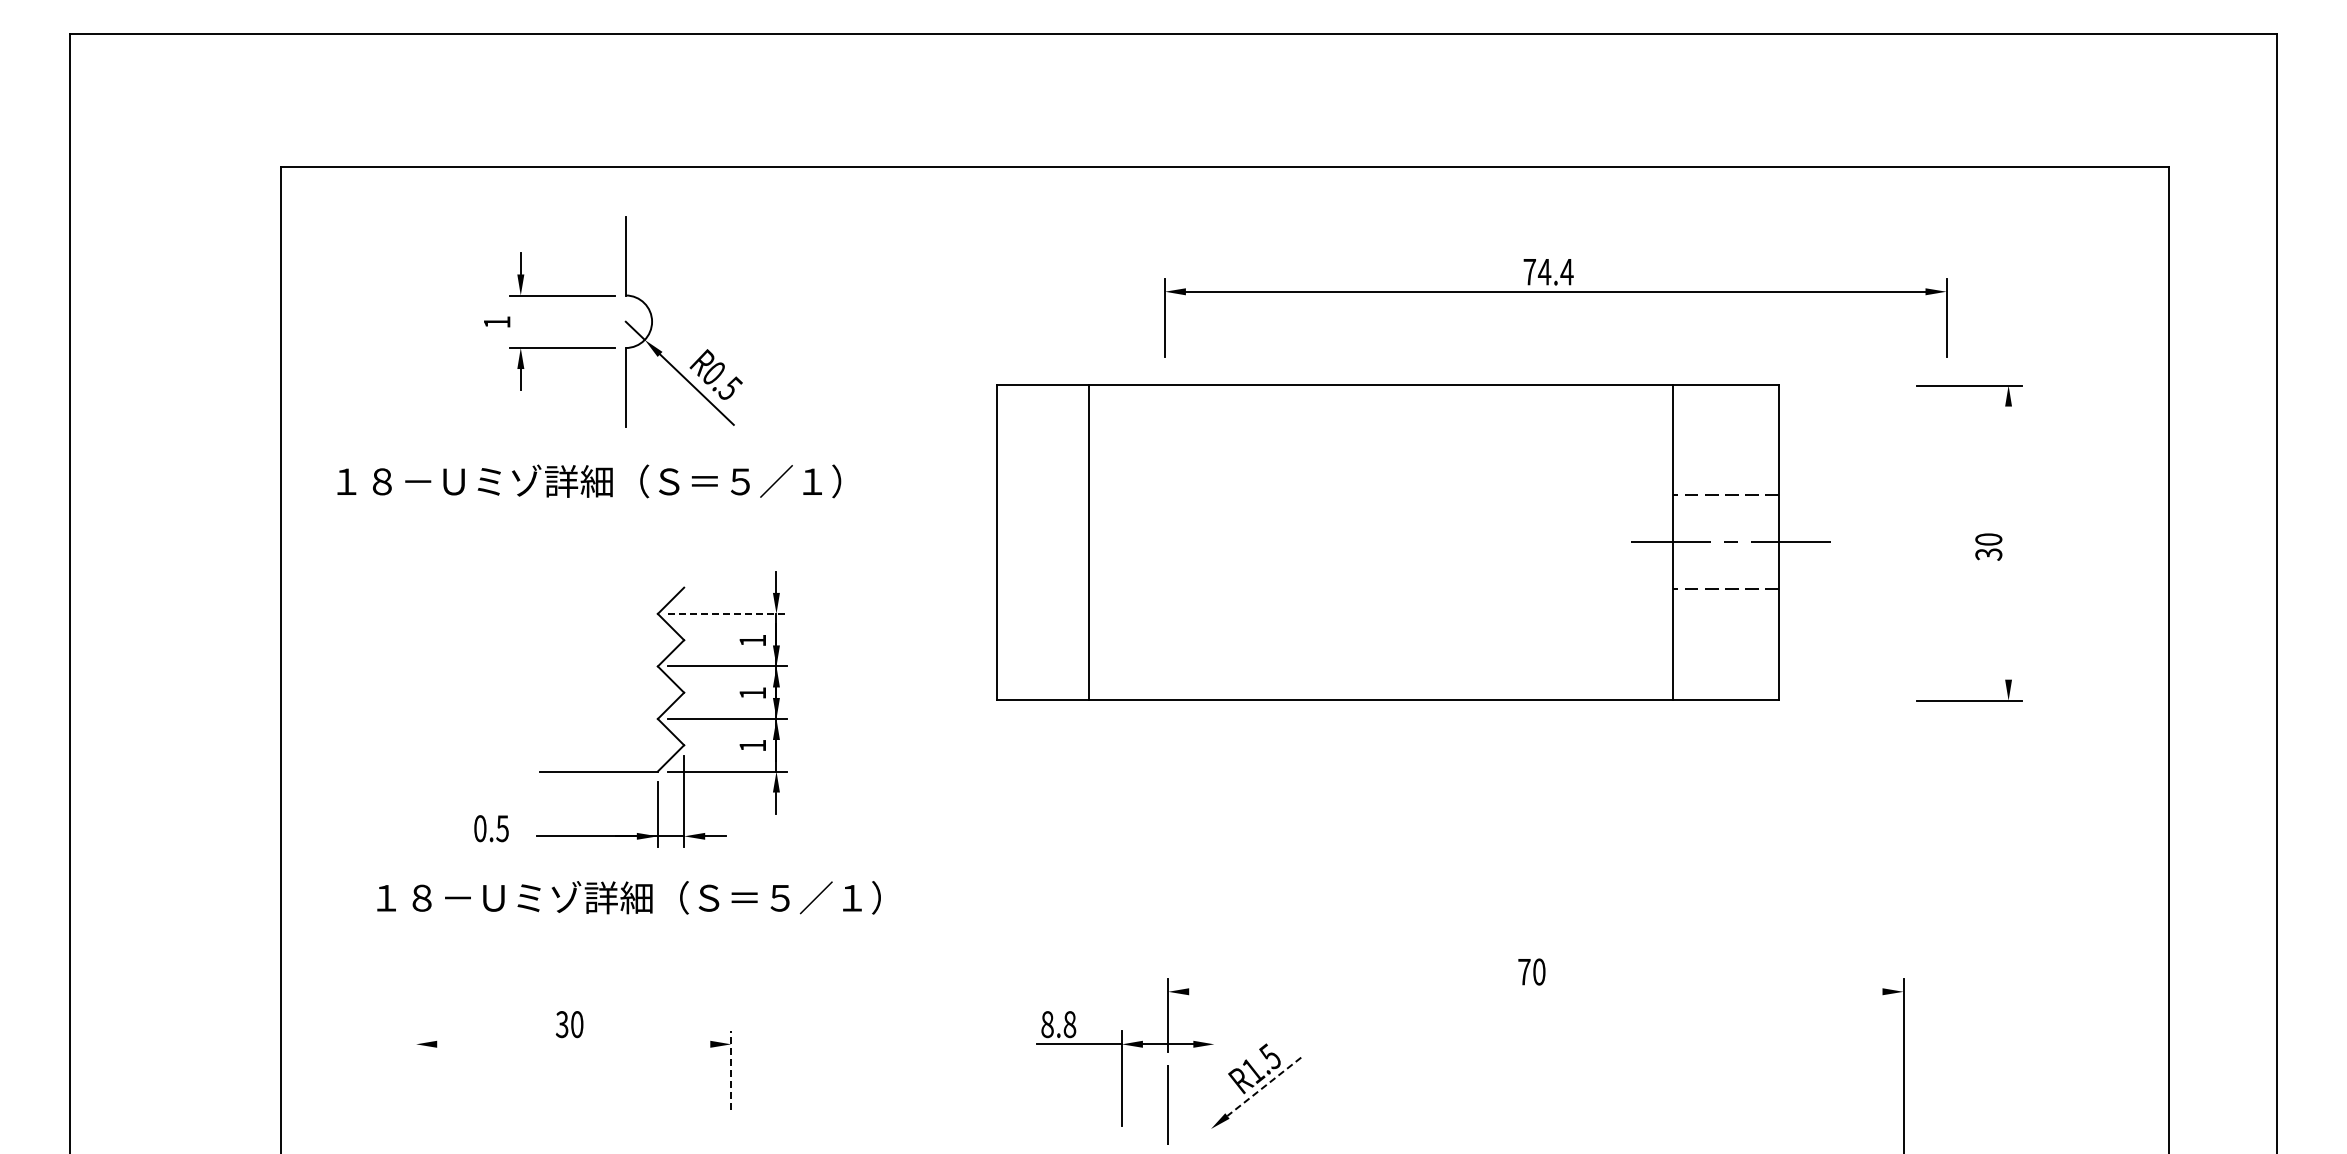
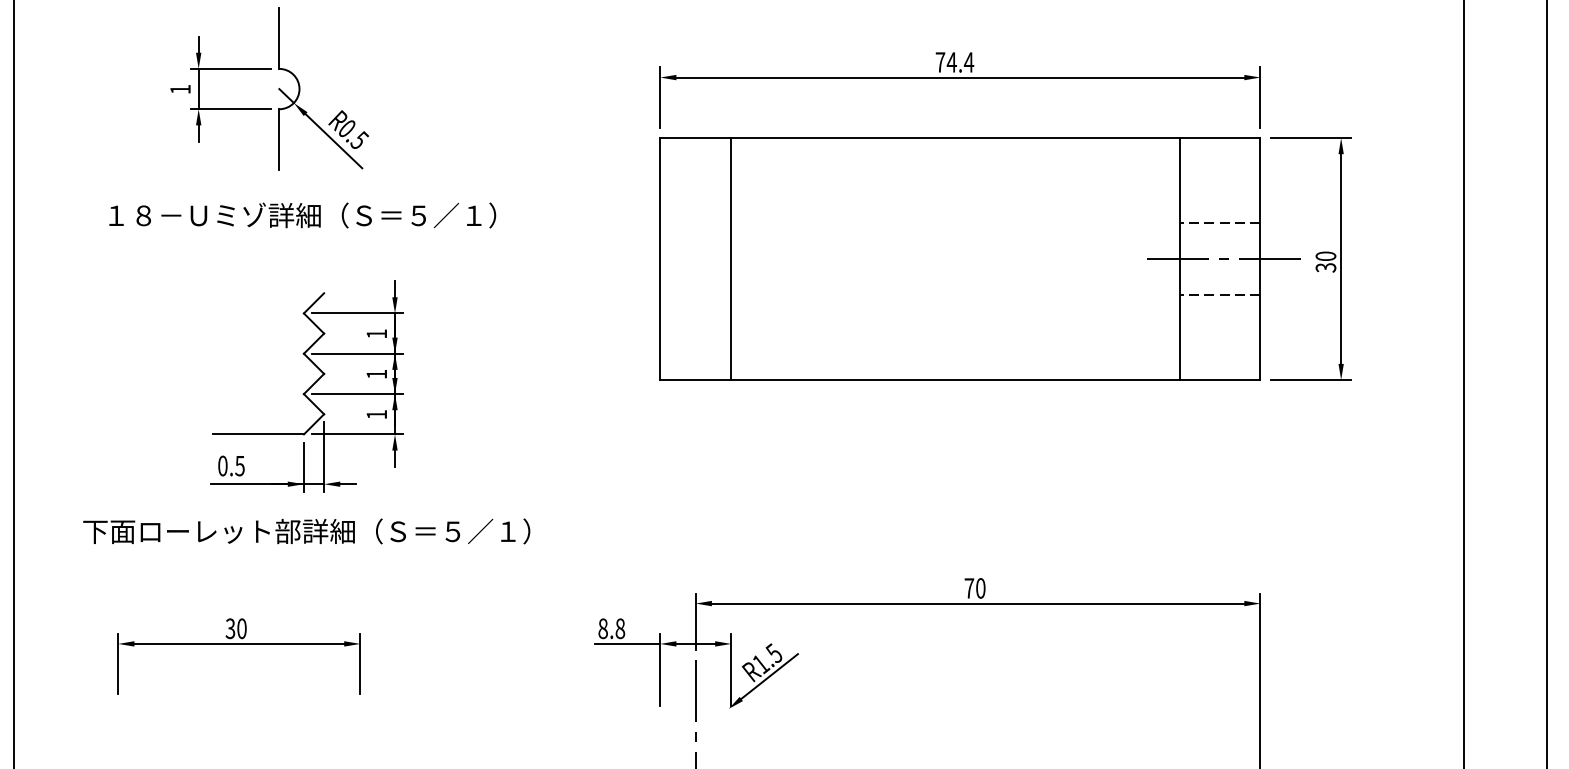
part: (1555, 292) -> (960, 78), moved
line: (520, 321) -> (198, 88), added
text: (589, 481) -> (302, 215), moved
part: (1413, 542) -> (980, 259), moved
line: (2008, 542) -> (1341, 258), added
line: (728, 613) -> (358, 313), dashed -> solid
text: (491, 828) -> (231, 465), moved
text: (661, 897) -> (306, 531), １８－Ｕミゾ詳細（Ｓ＝５／１） -> 下面ローレット部詳細（Ｓ＝５／１）
line: (1535, 991) -> (977, 603), added
line: (573, 1044) -> (239, 644), added
line: (416, 1070) -> (118, 664), added
line: (731, 1070) -> (360, 664), dashed -> solid
line: (1214, 1078) -> (731, 670), added
line: (1263, 1087) -> (769, 677), dashed -> solid

